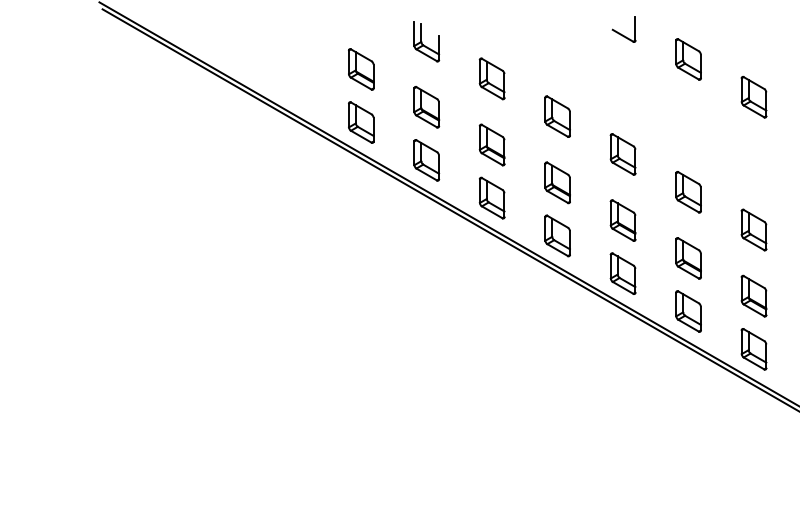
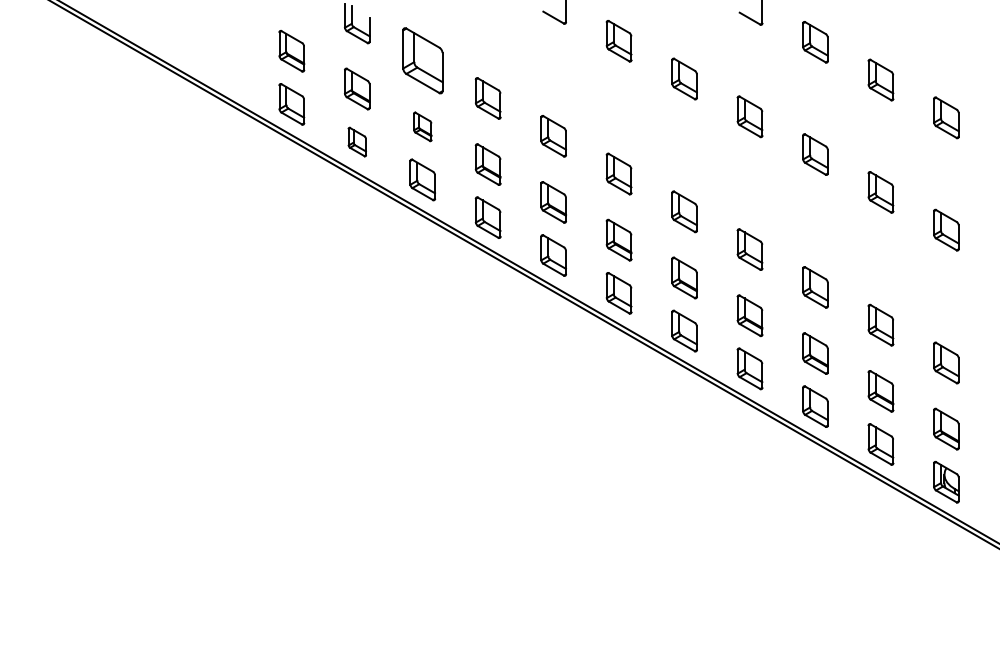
part: (491, 78) -> (422, 60), size x1.6
part: (491, 144) -> (422, 126), size x0.7
part: (426, 159) -> (357, 141), size x0.7

